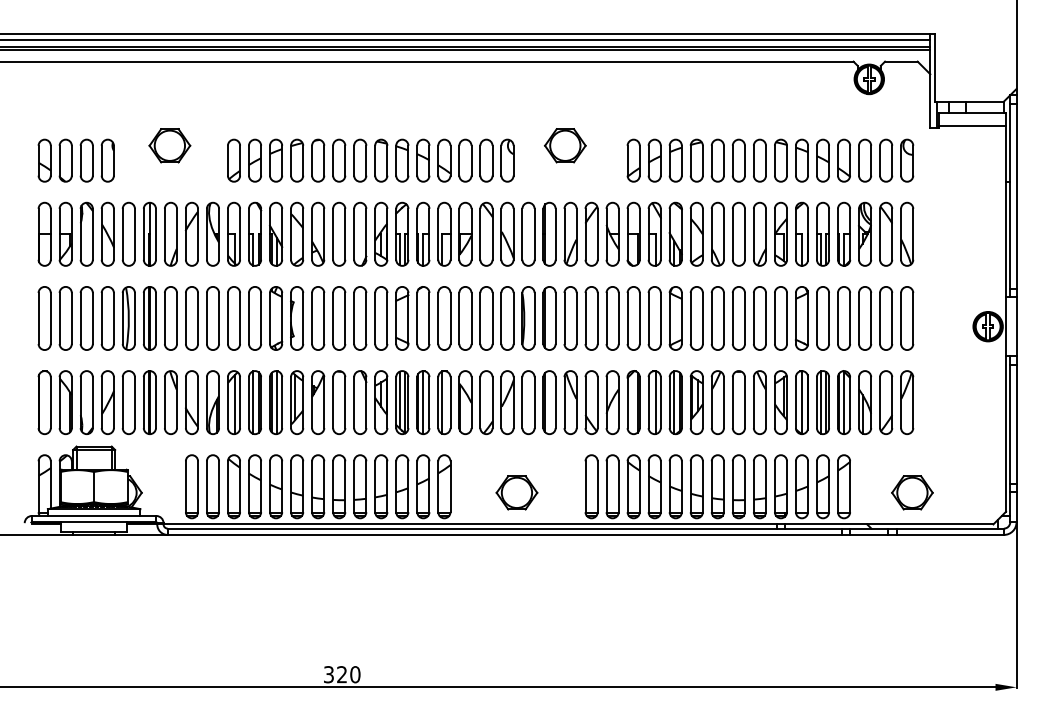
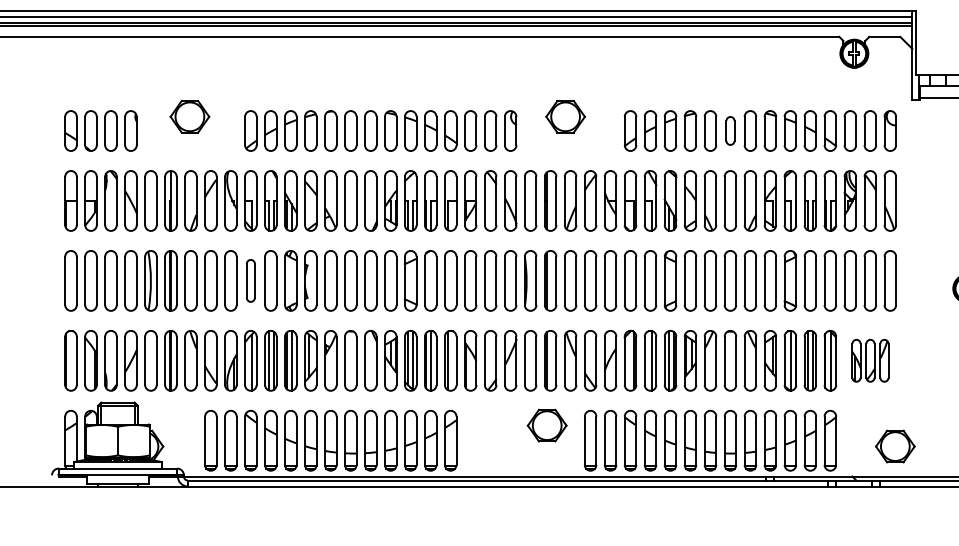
part: (738, 160) -> (730, 130), size x0.7
part: (233, 318) -> (250, 280), size x0.7
part: (886, 402) -> (870, 360), size x0.7
part: (516, 492) -> (546, 425), moved

